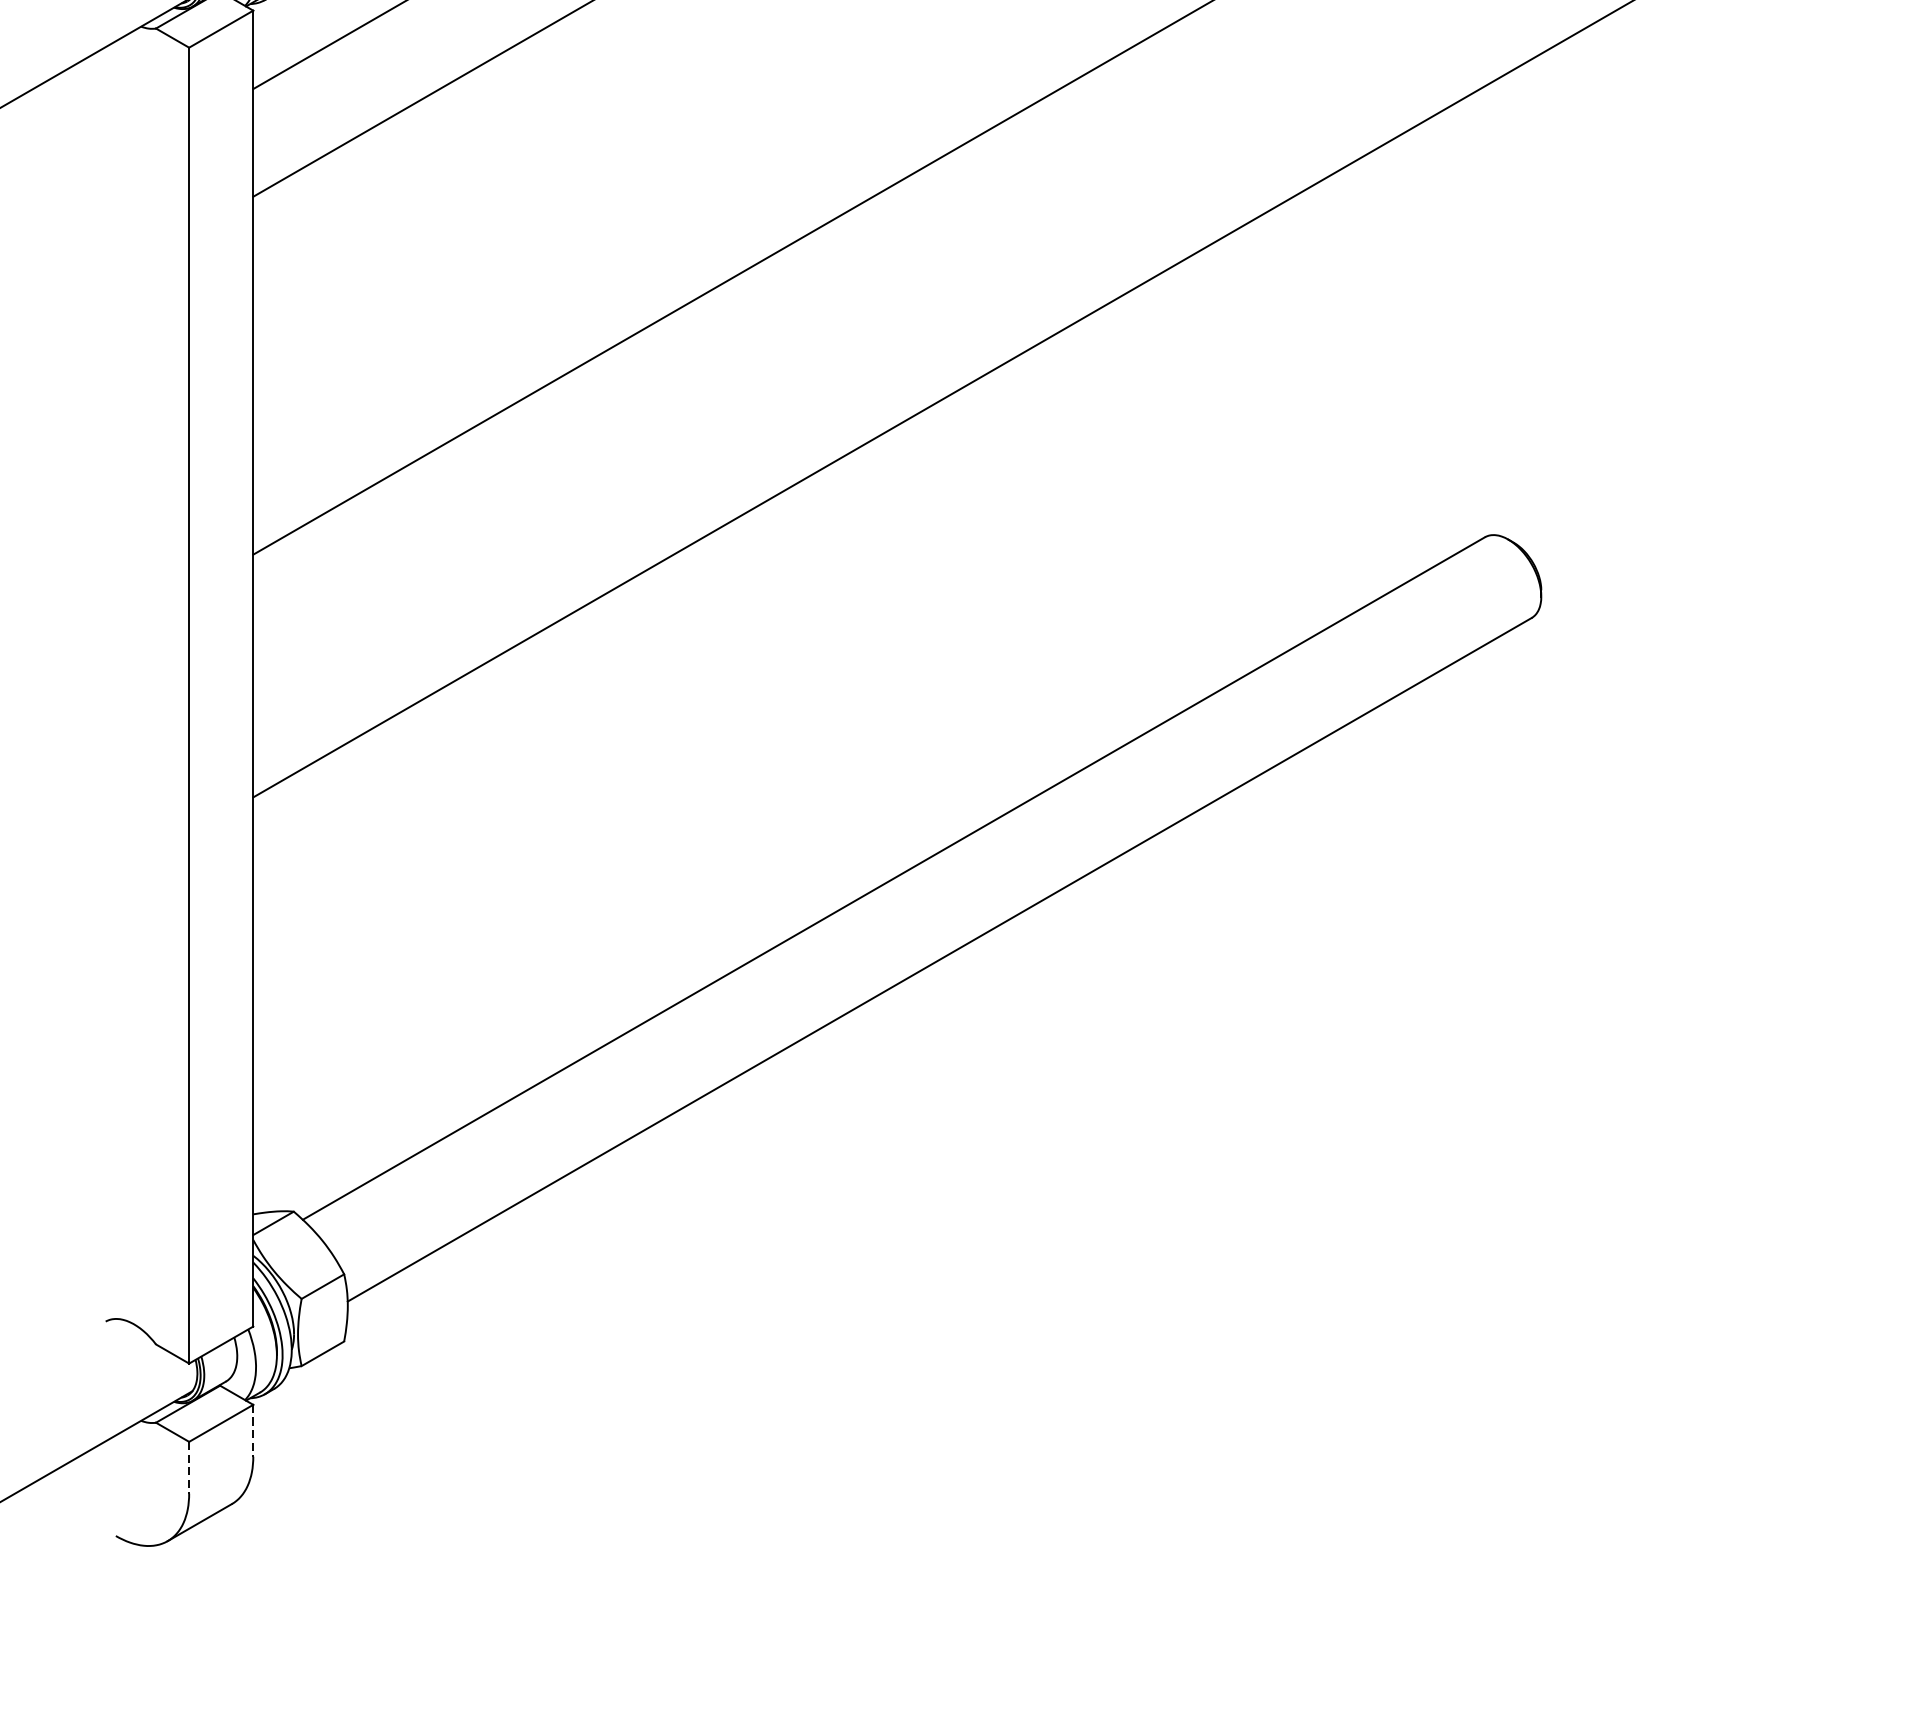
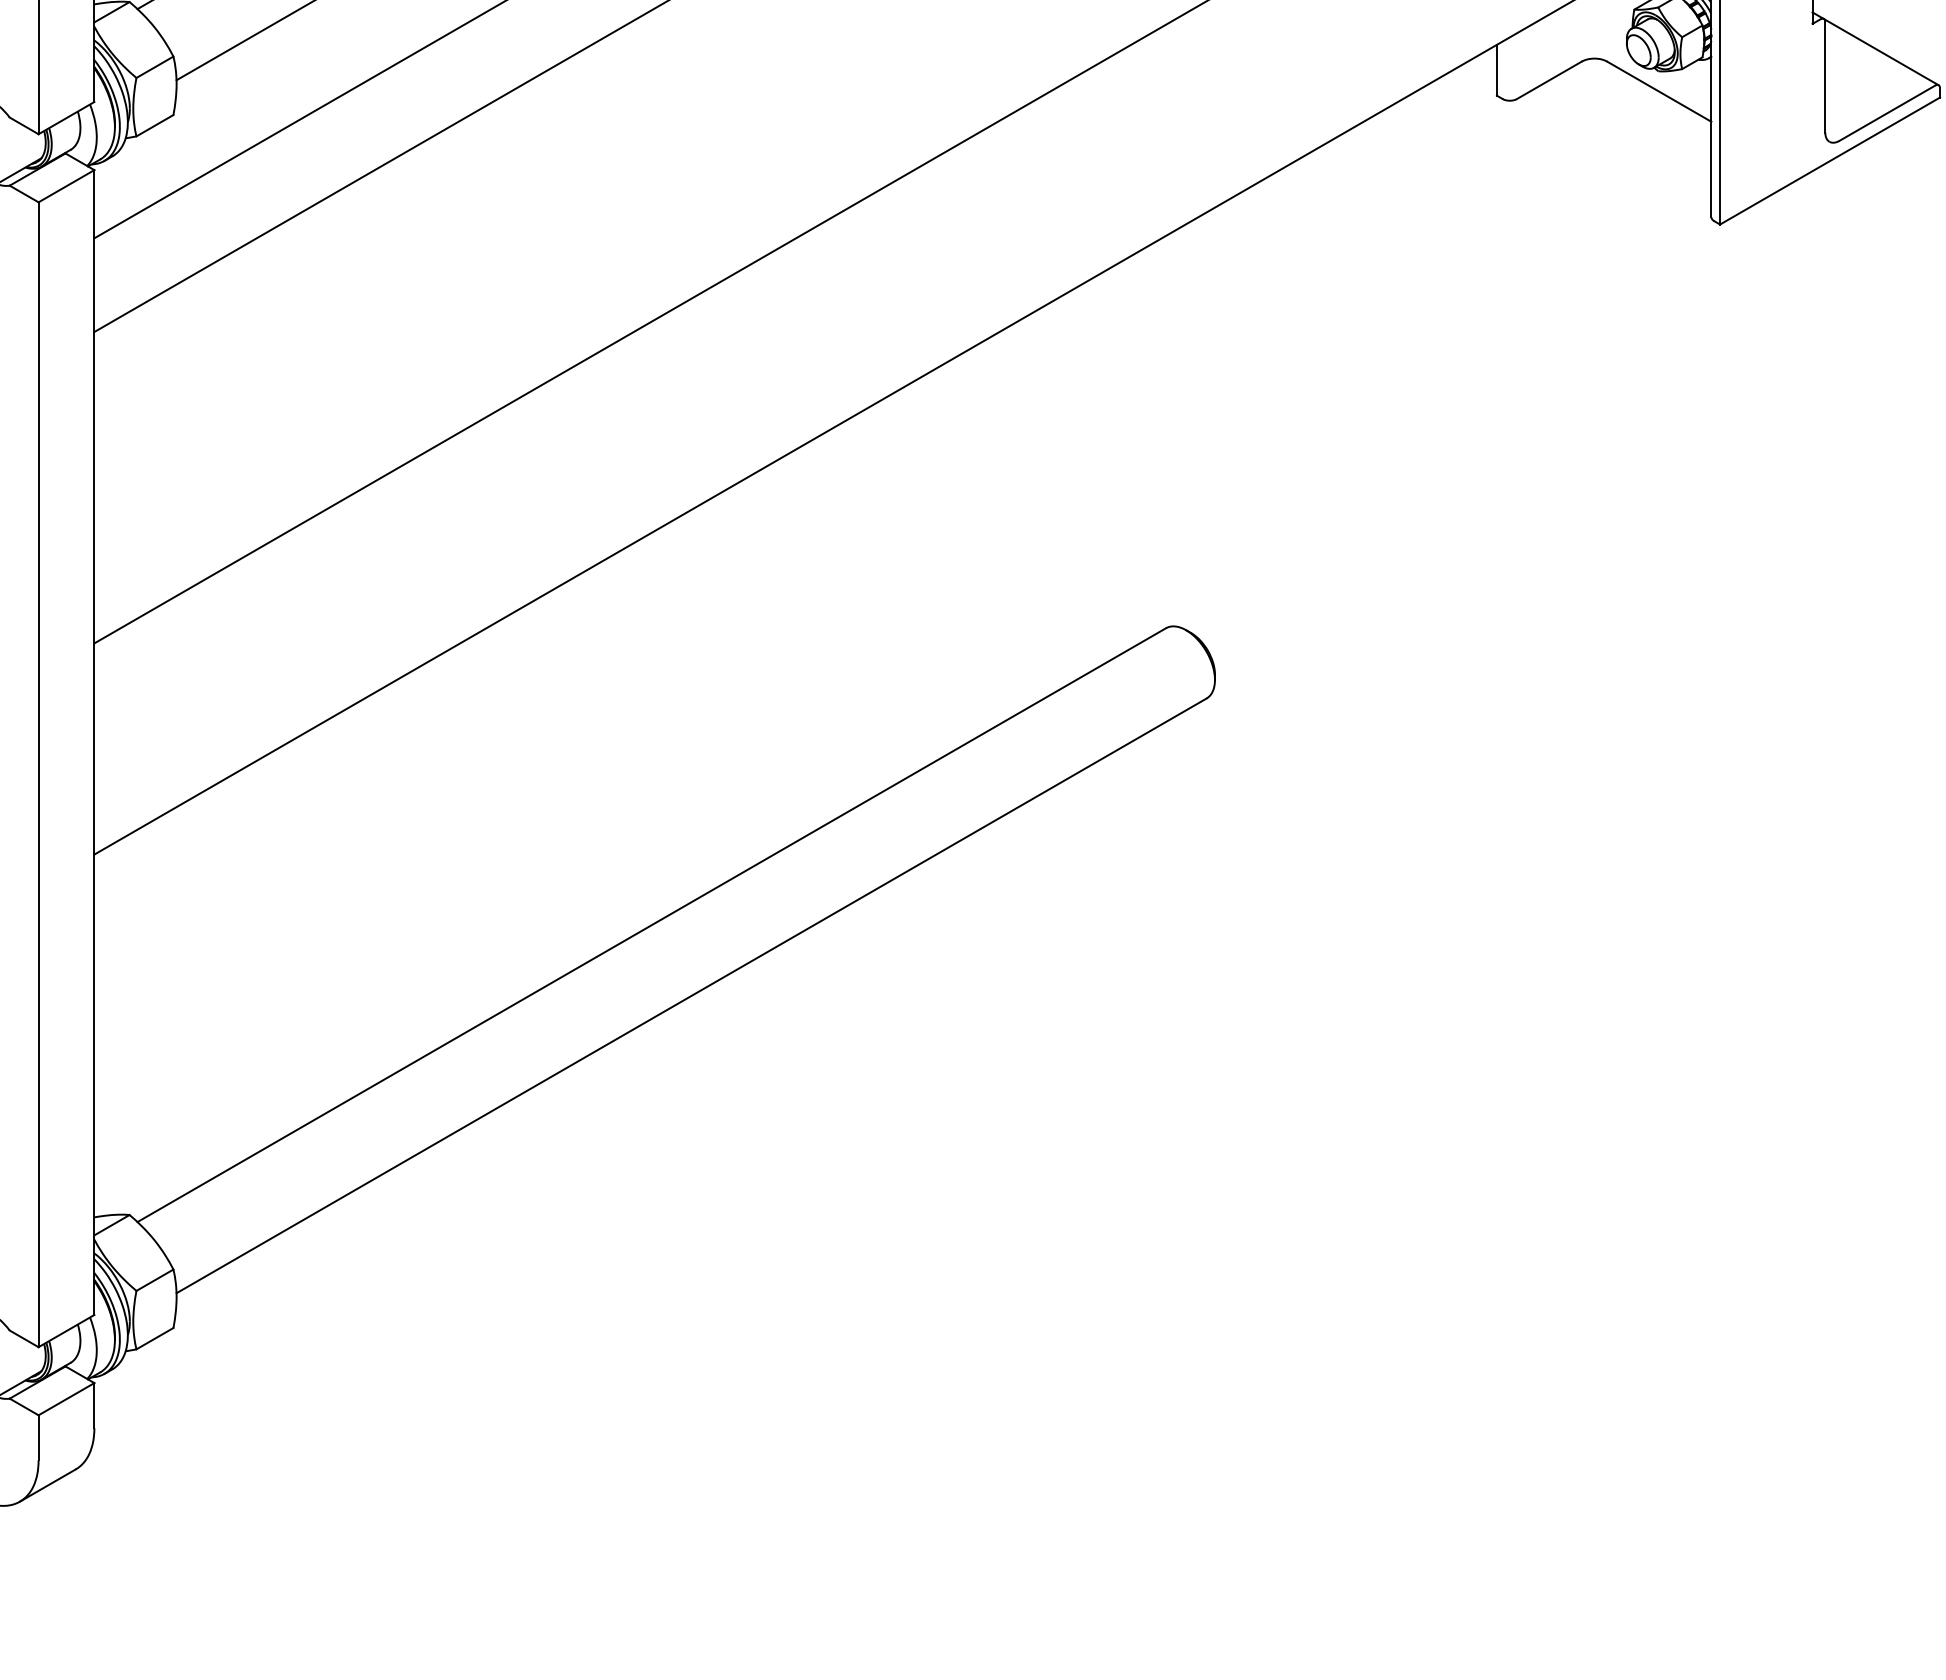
line: (253, 1430) -> (94, 1405), dashed -> solid
line: (189, 1467) -> (38, 1437), dashed -> solid

